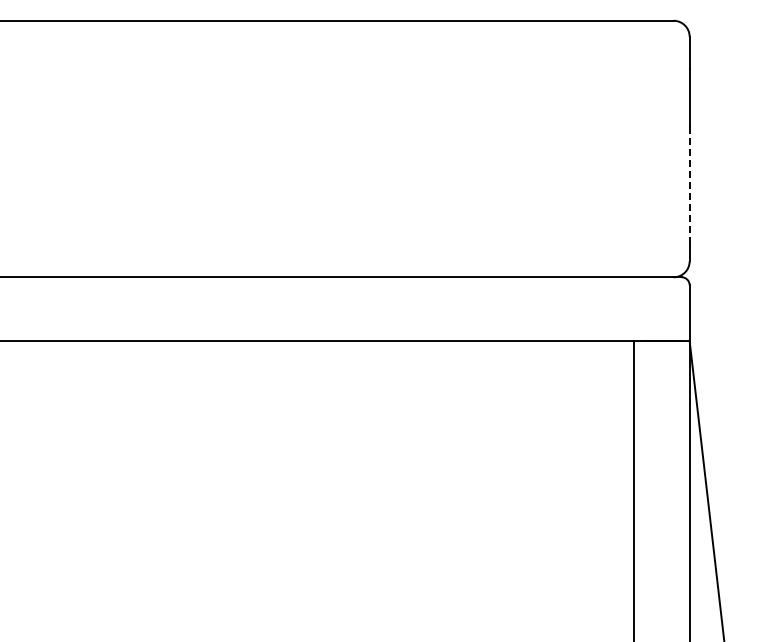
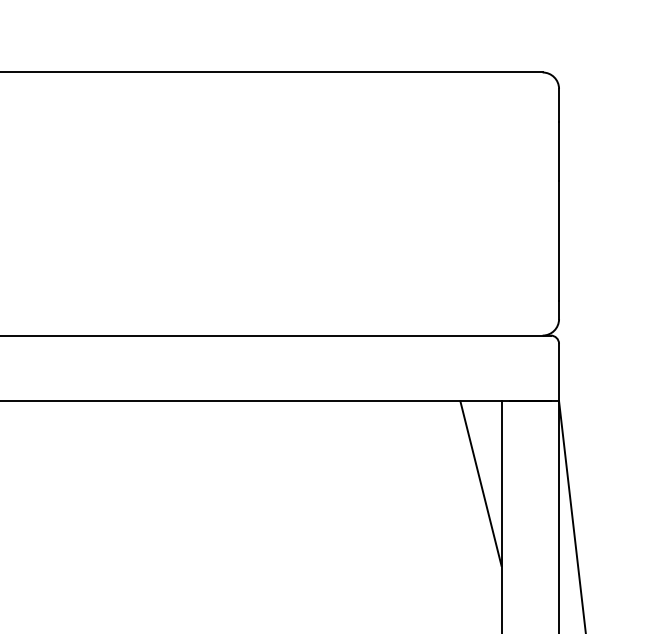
line: (689, 185) -> (558, 241), dashed -> solid
line: (613, 421) -> (480, 483), added

